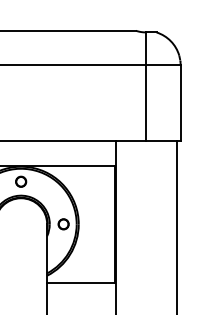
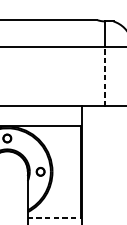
line: (146, 102) -> (105, 76), solid -> dashed
line: (81, 282) -> (54, 217), solid -> dashed

